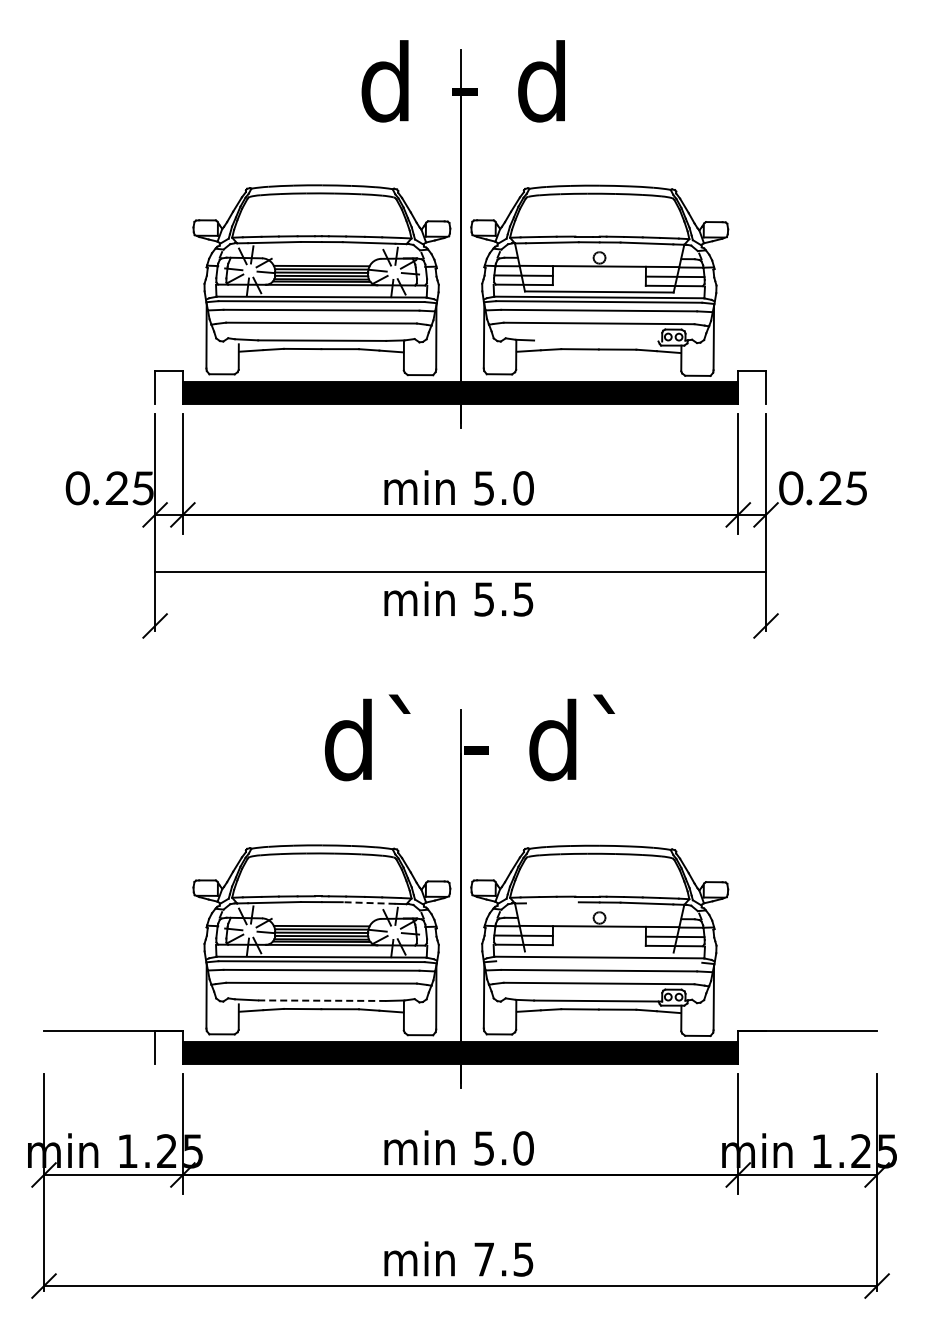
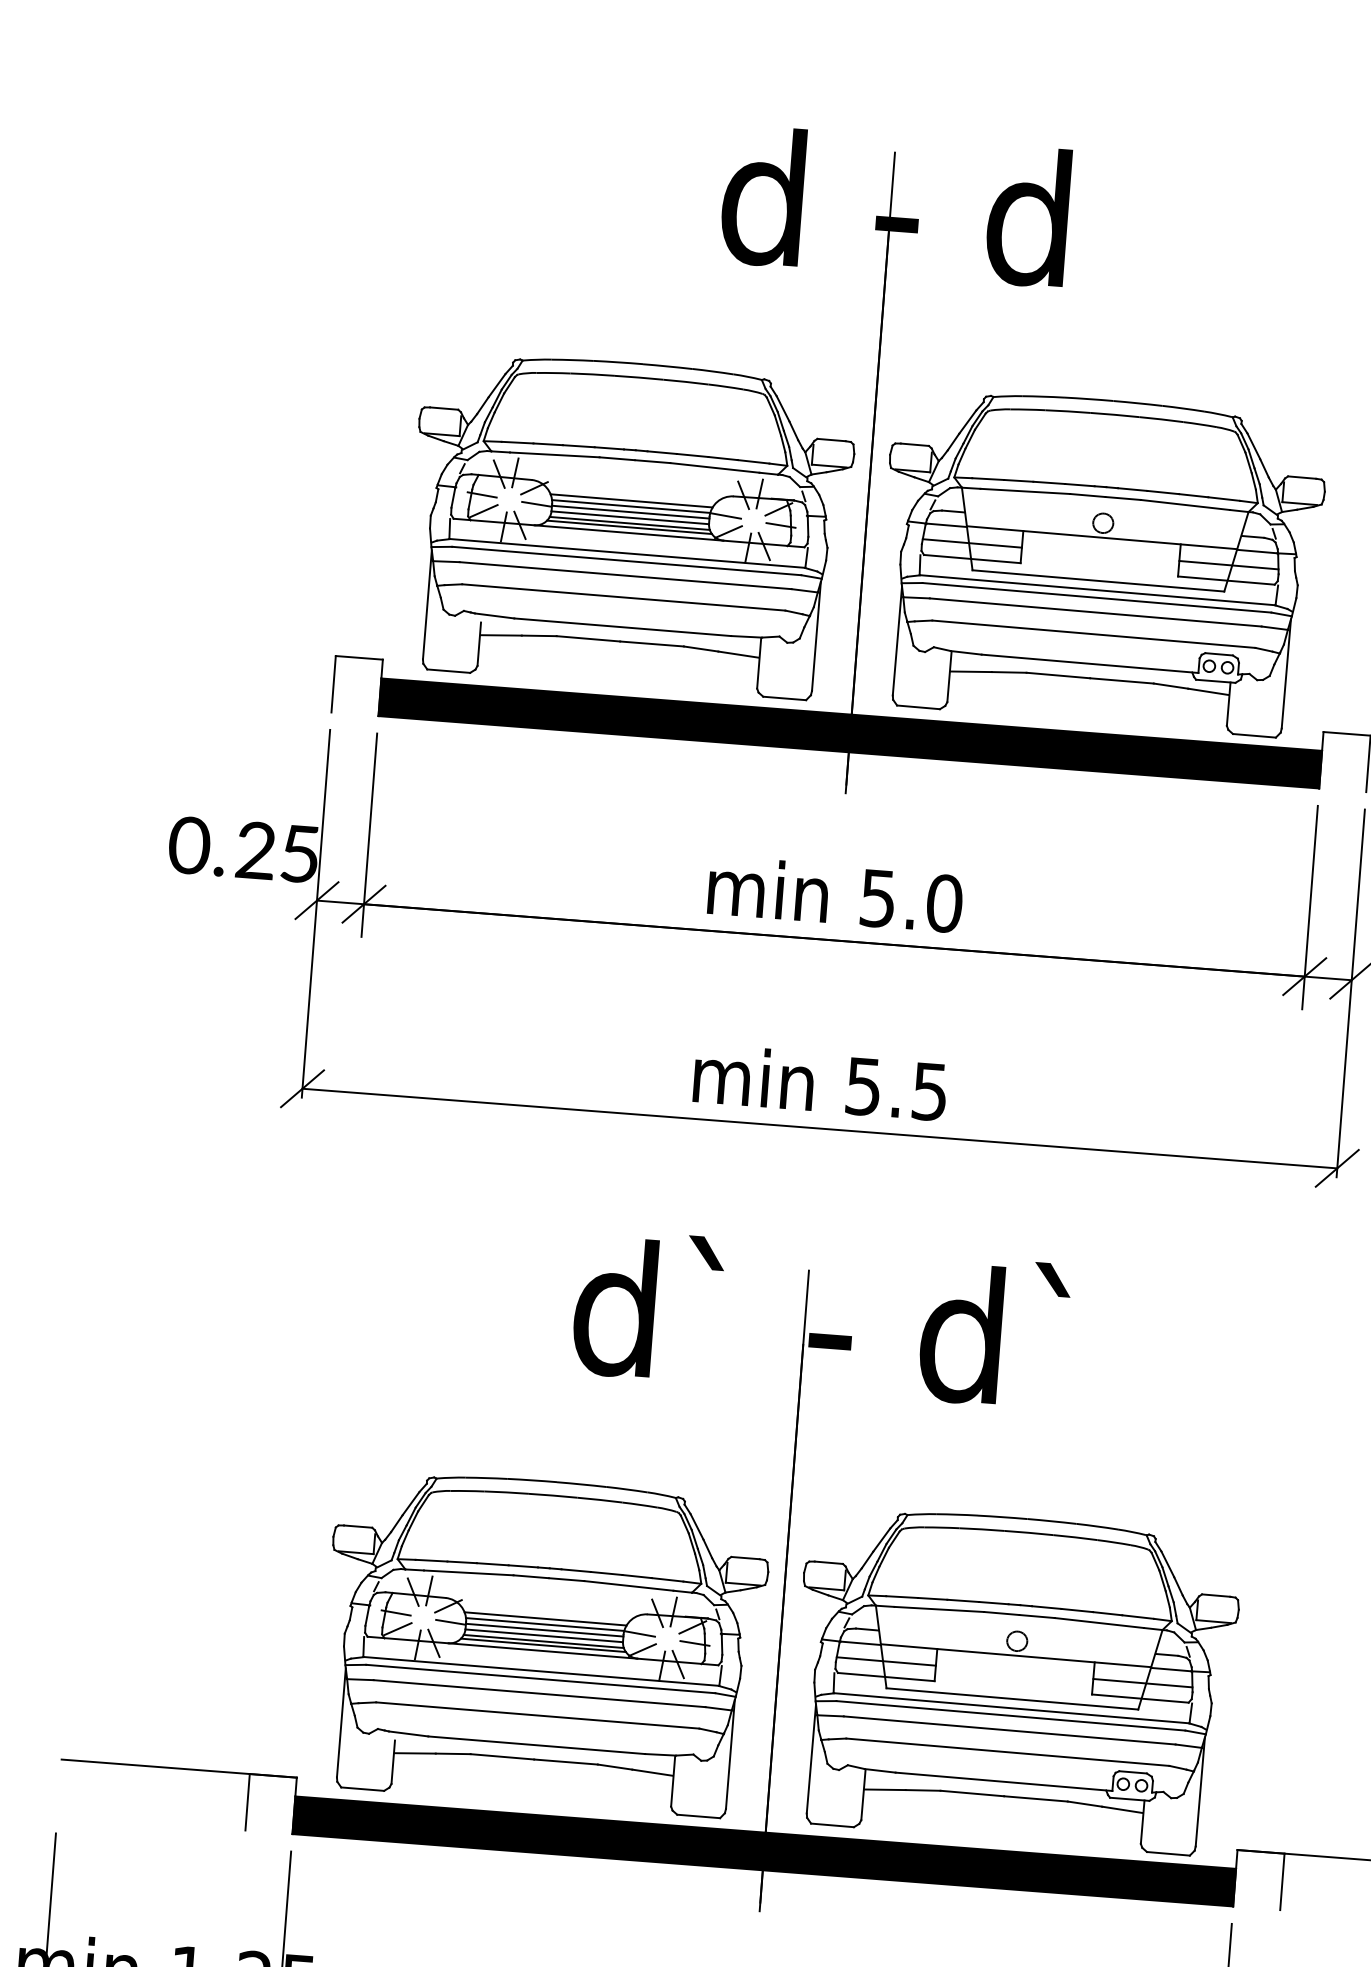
line: (598, 340) -> (1090, 662), added
line: (460, 571) -> (819, 1127), moved
line: (551, 902) -> (937, 1608), added
line: (368, 903) -> (627, 1586), dashed -> solid
line: (598, 951) -> (1011, 1697), added
line: (599, 961) -> (1011, 1714), added
line: (322, 1000) -> (537, 1744), dashed -> solid
line: (766, 1046) -> (1283, 1880), added

